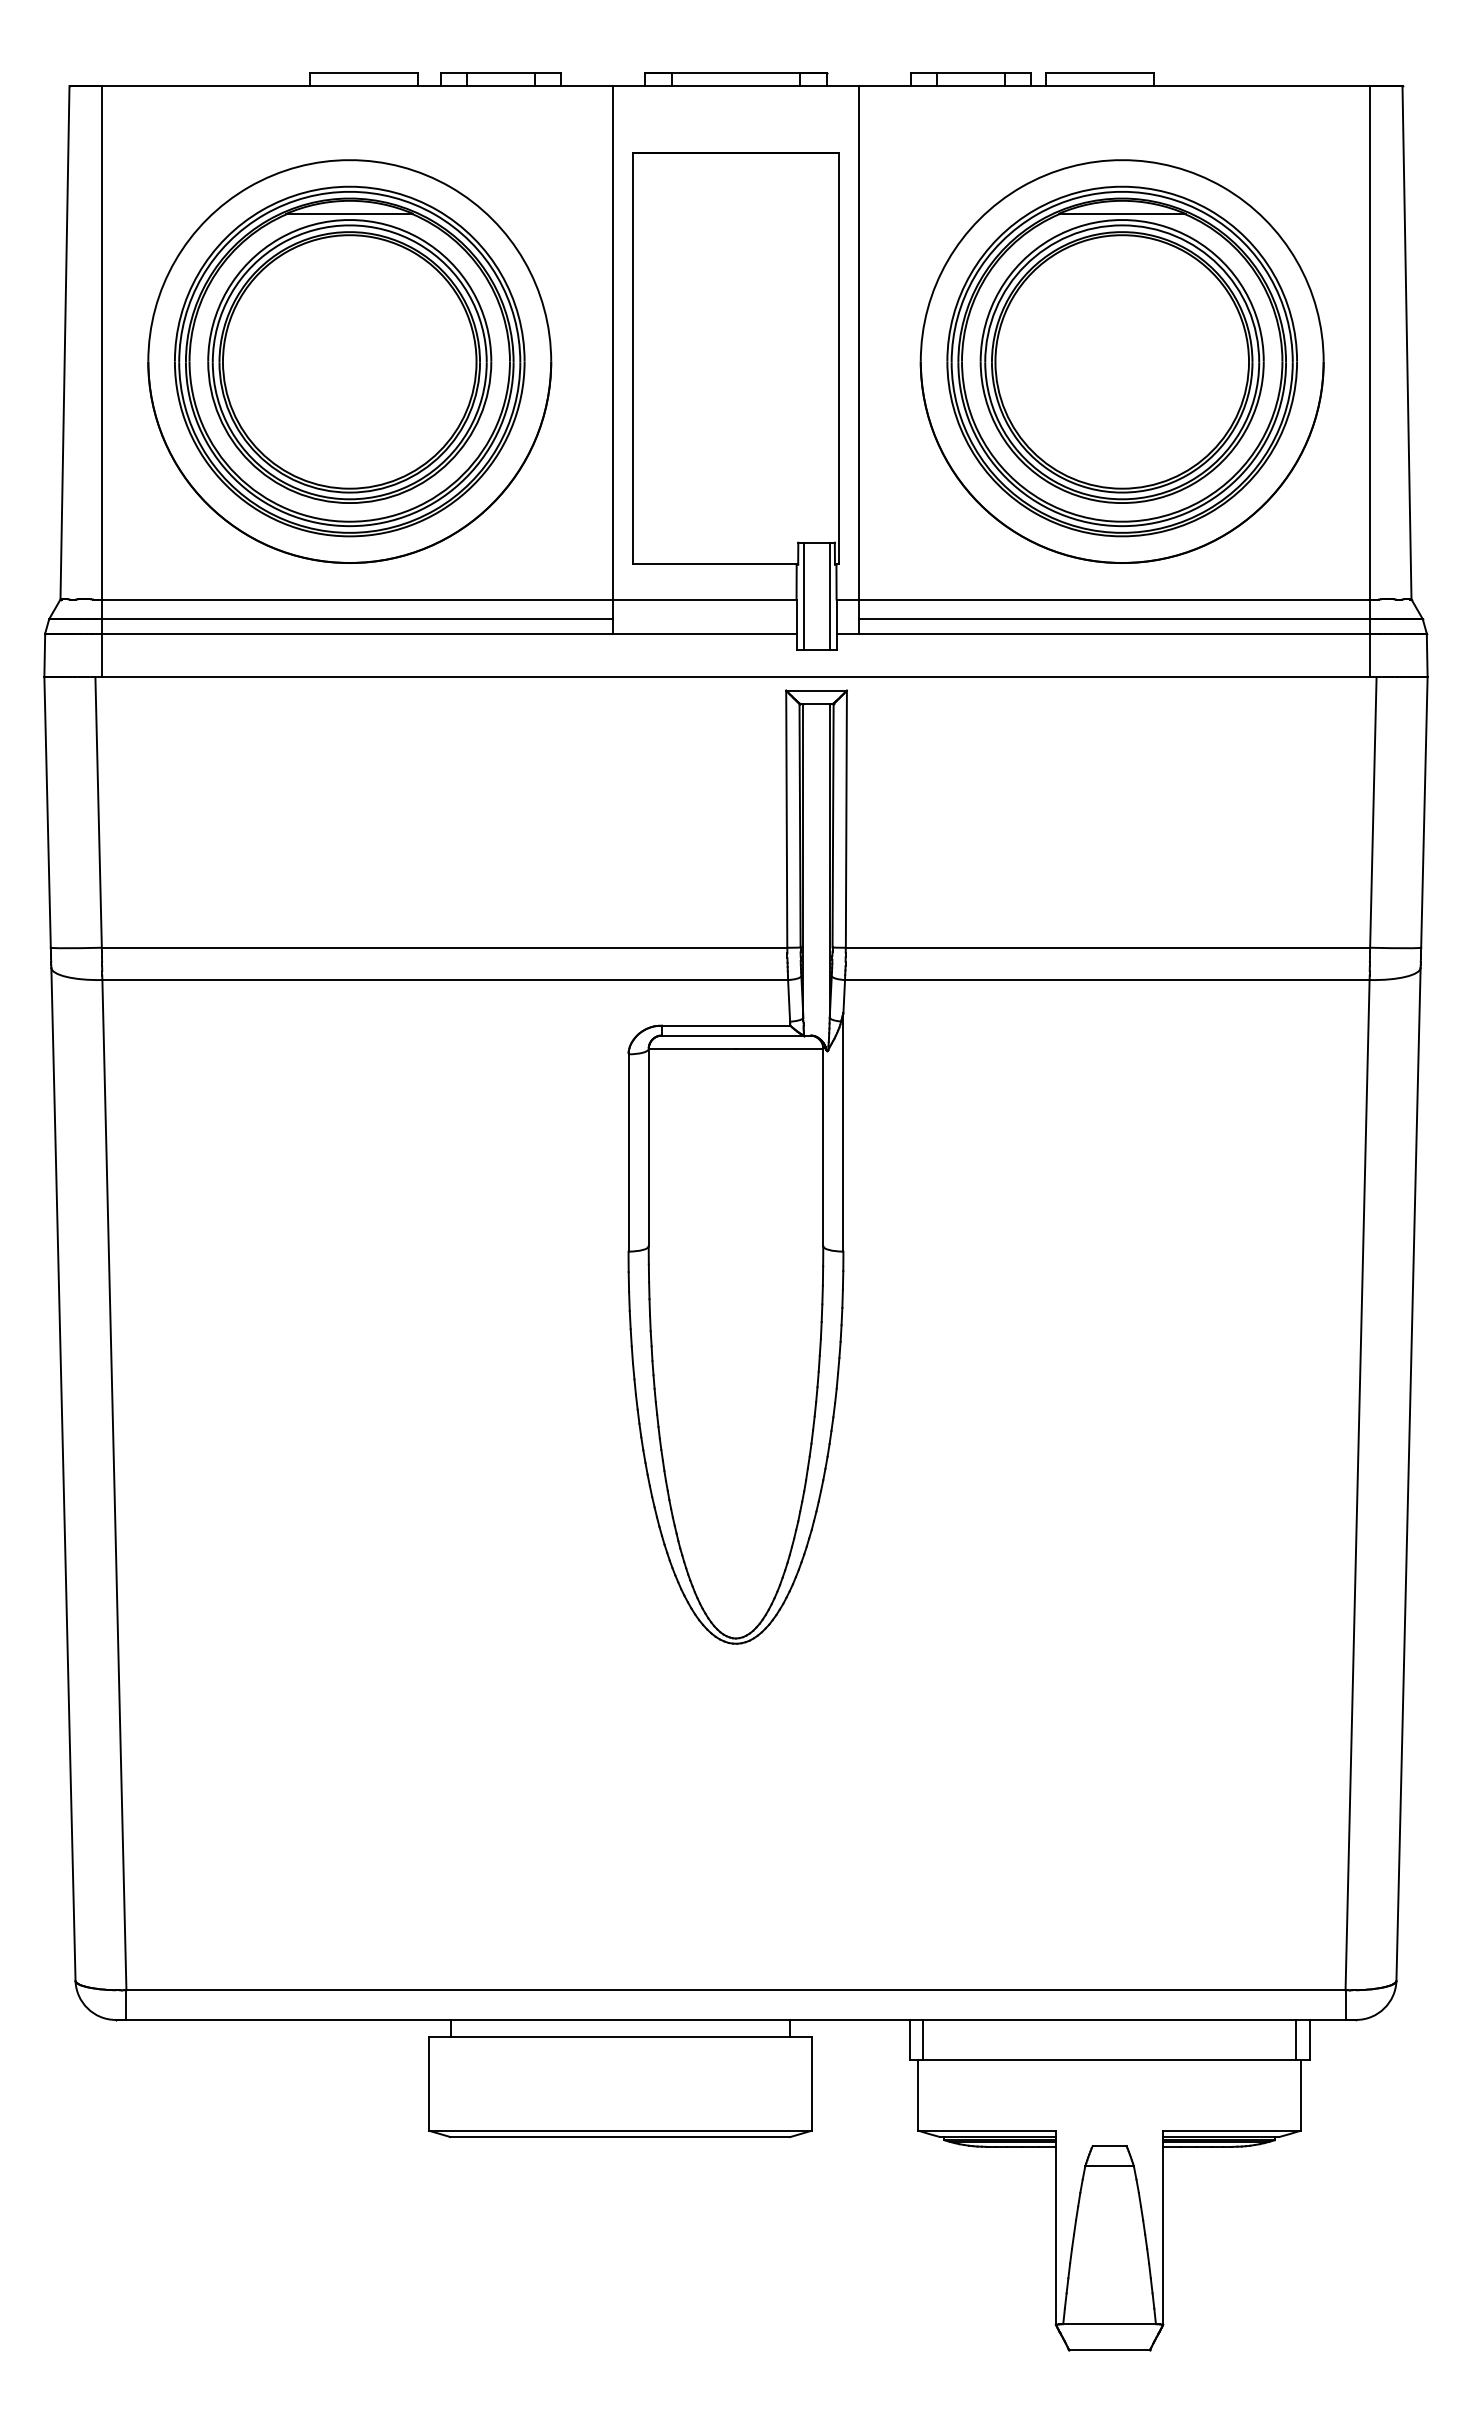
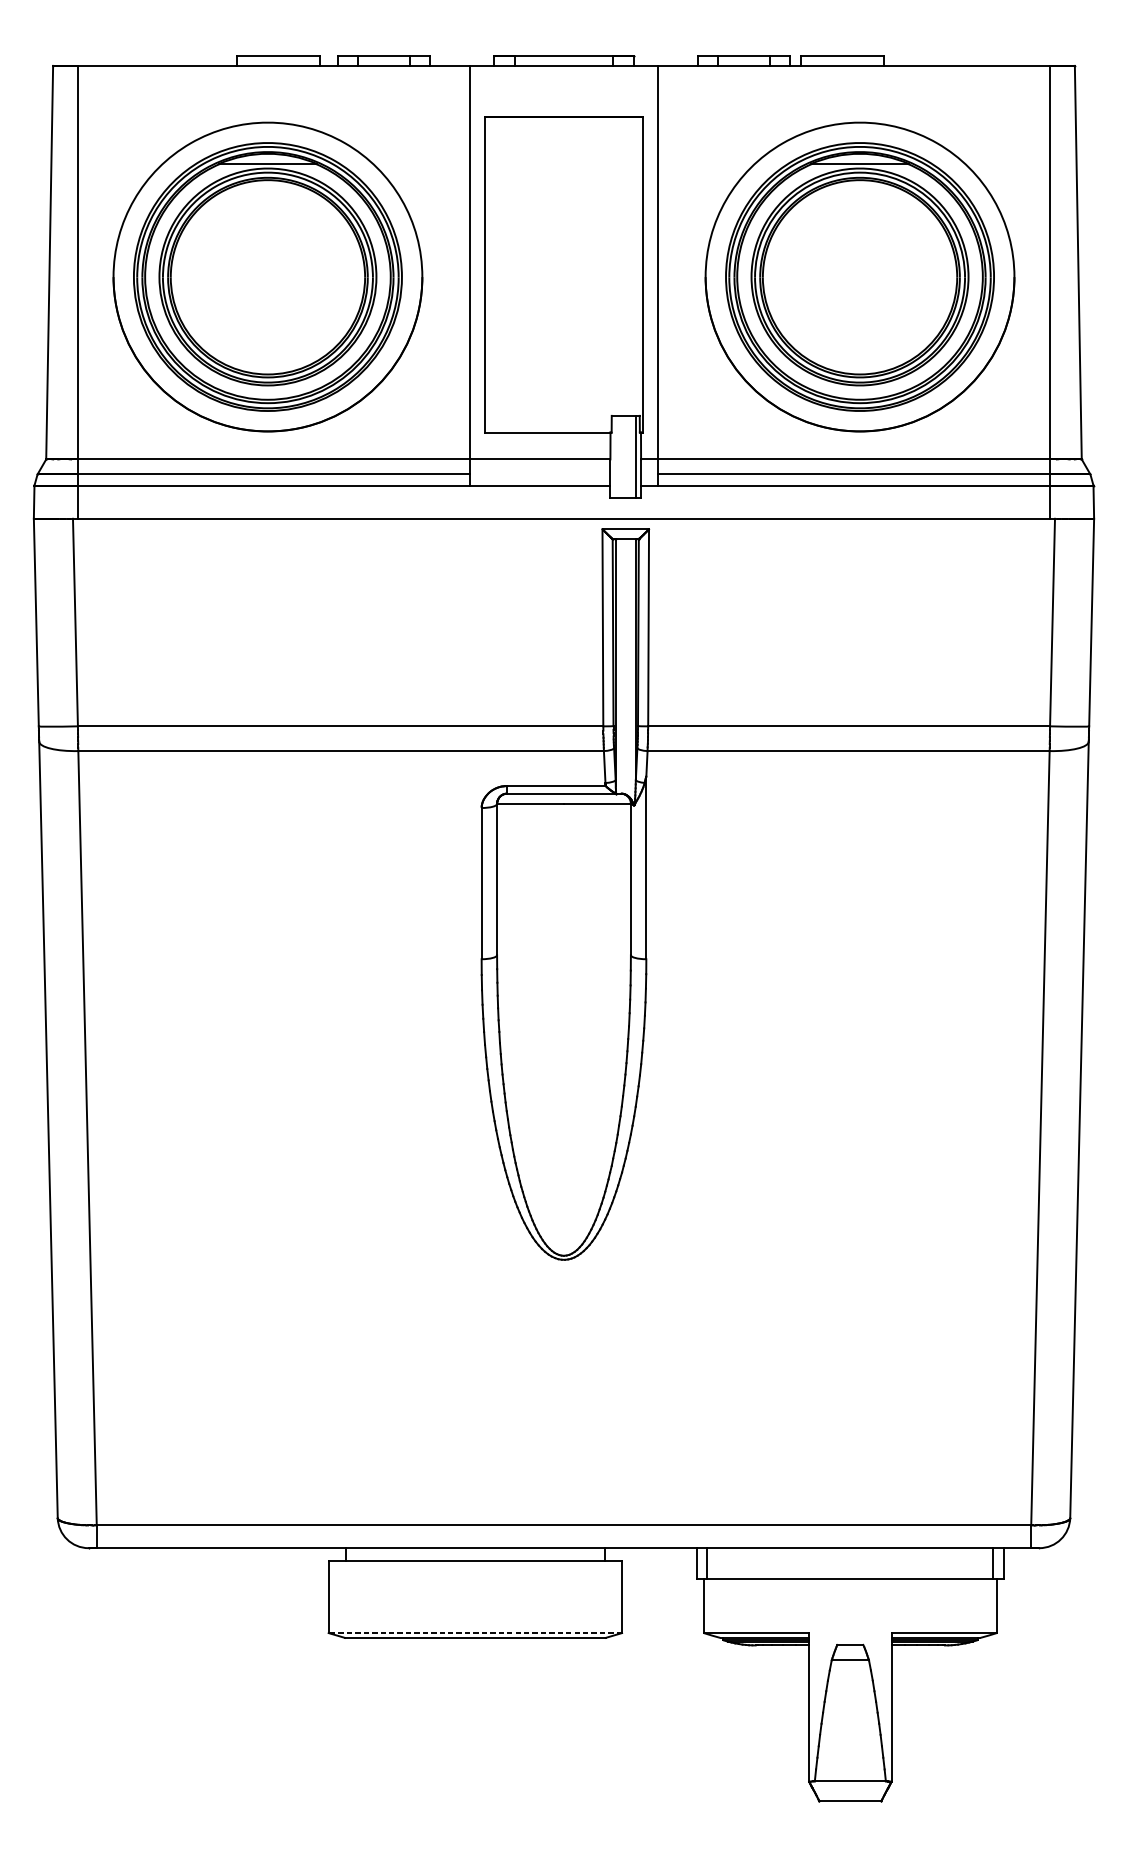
line: (803, 596) -> (615, 457), removed
line: (619, 2130) -> (474, 1632), solid -> dashed

